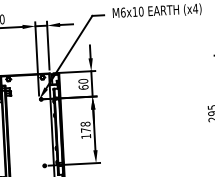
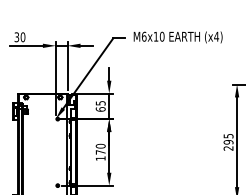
text: (83, 80) -> (100, 102), 60 -> 65
text: (85, 123) -> (100, 145), 178 -> 170

